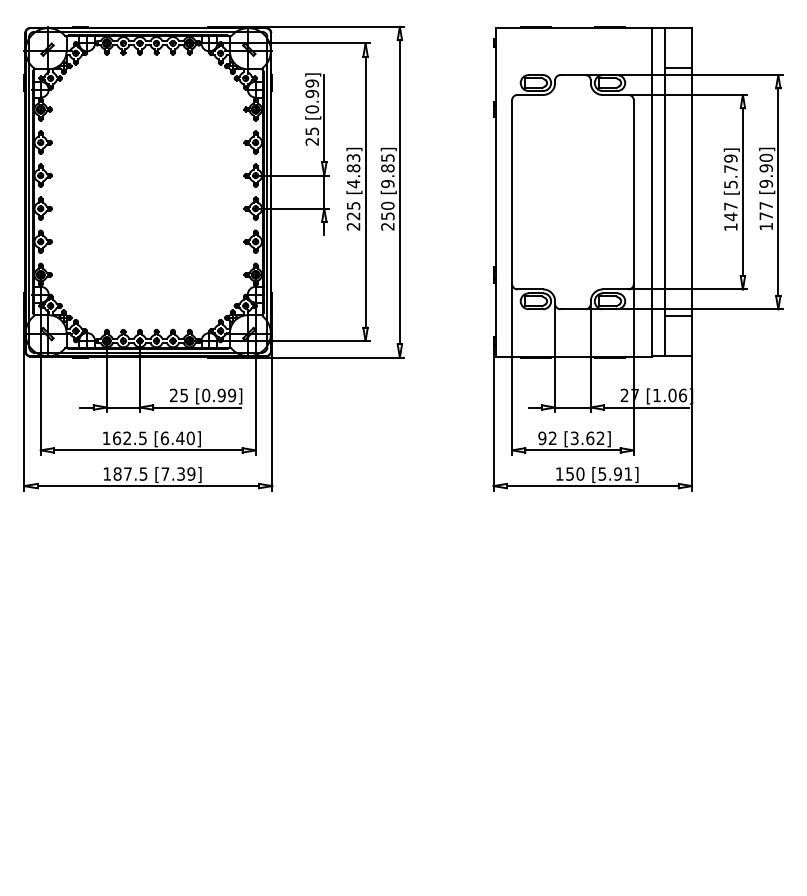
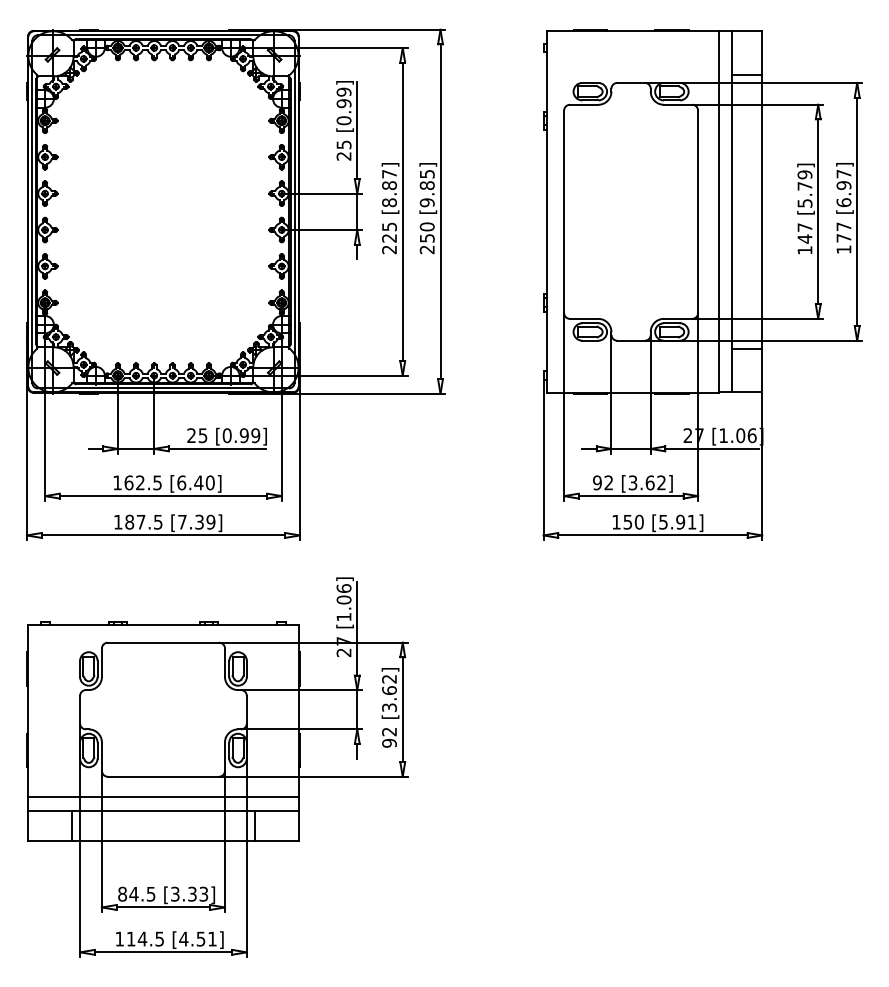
text: (766, 170) -> (844, 187), [9.90] -> [6.97]
text: (353, 171) -> (389, 189), [4.83] -> [8.87]
part: (196, 696) -> (216, 767), added

